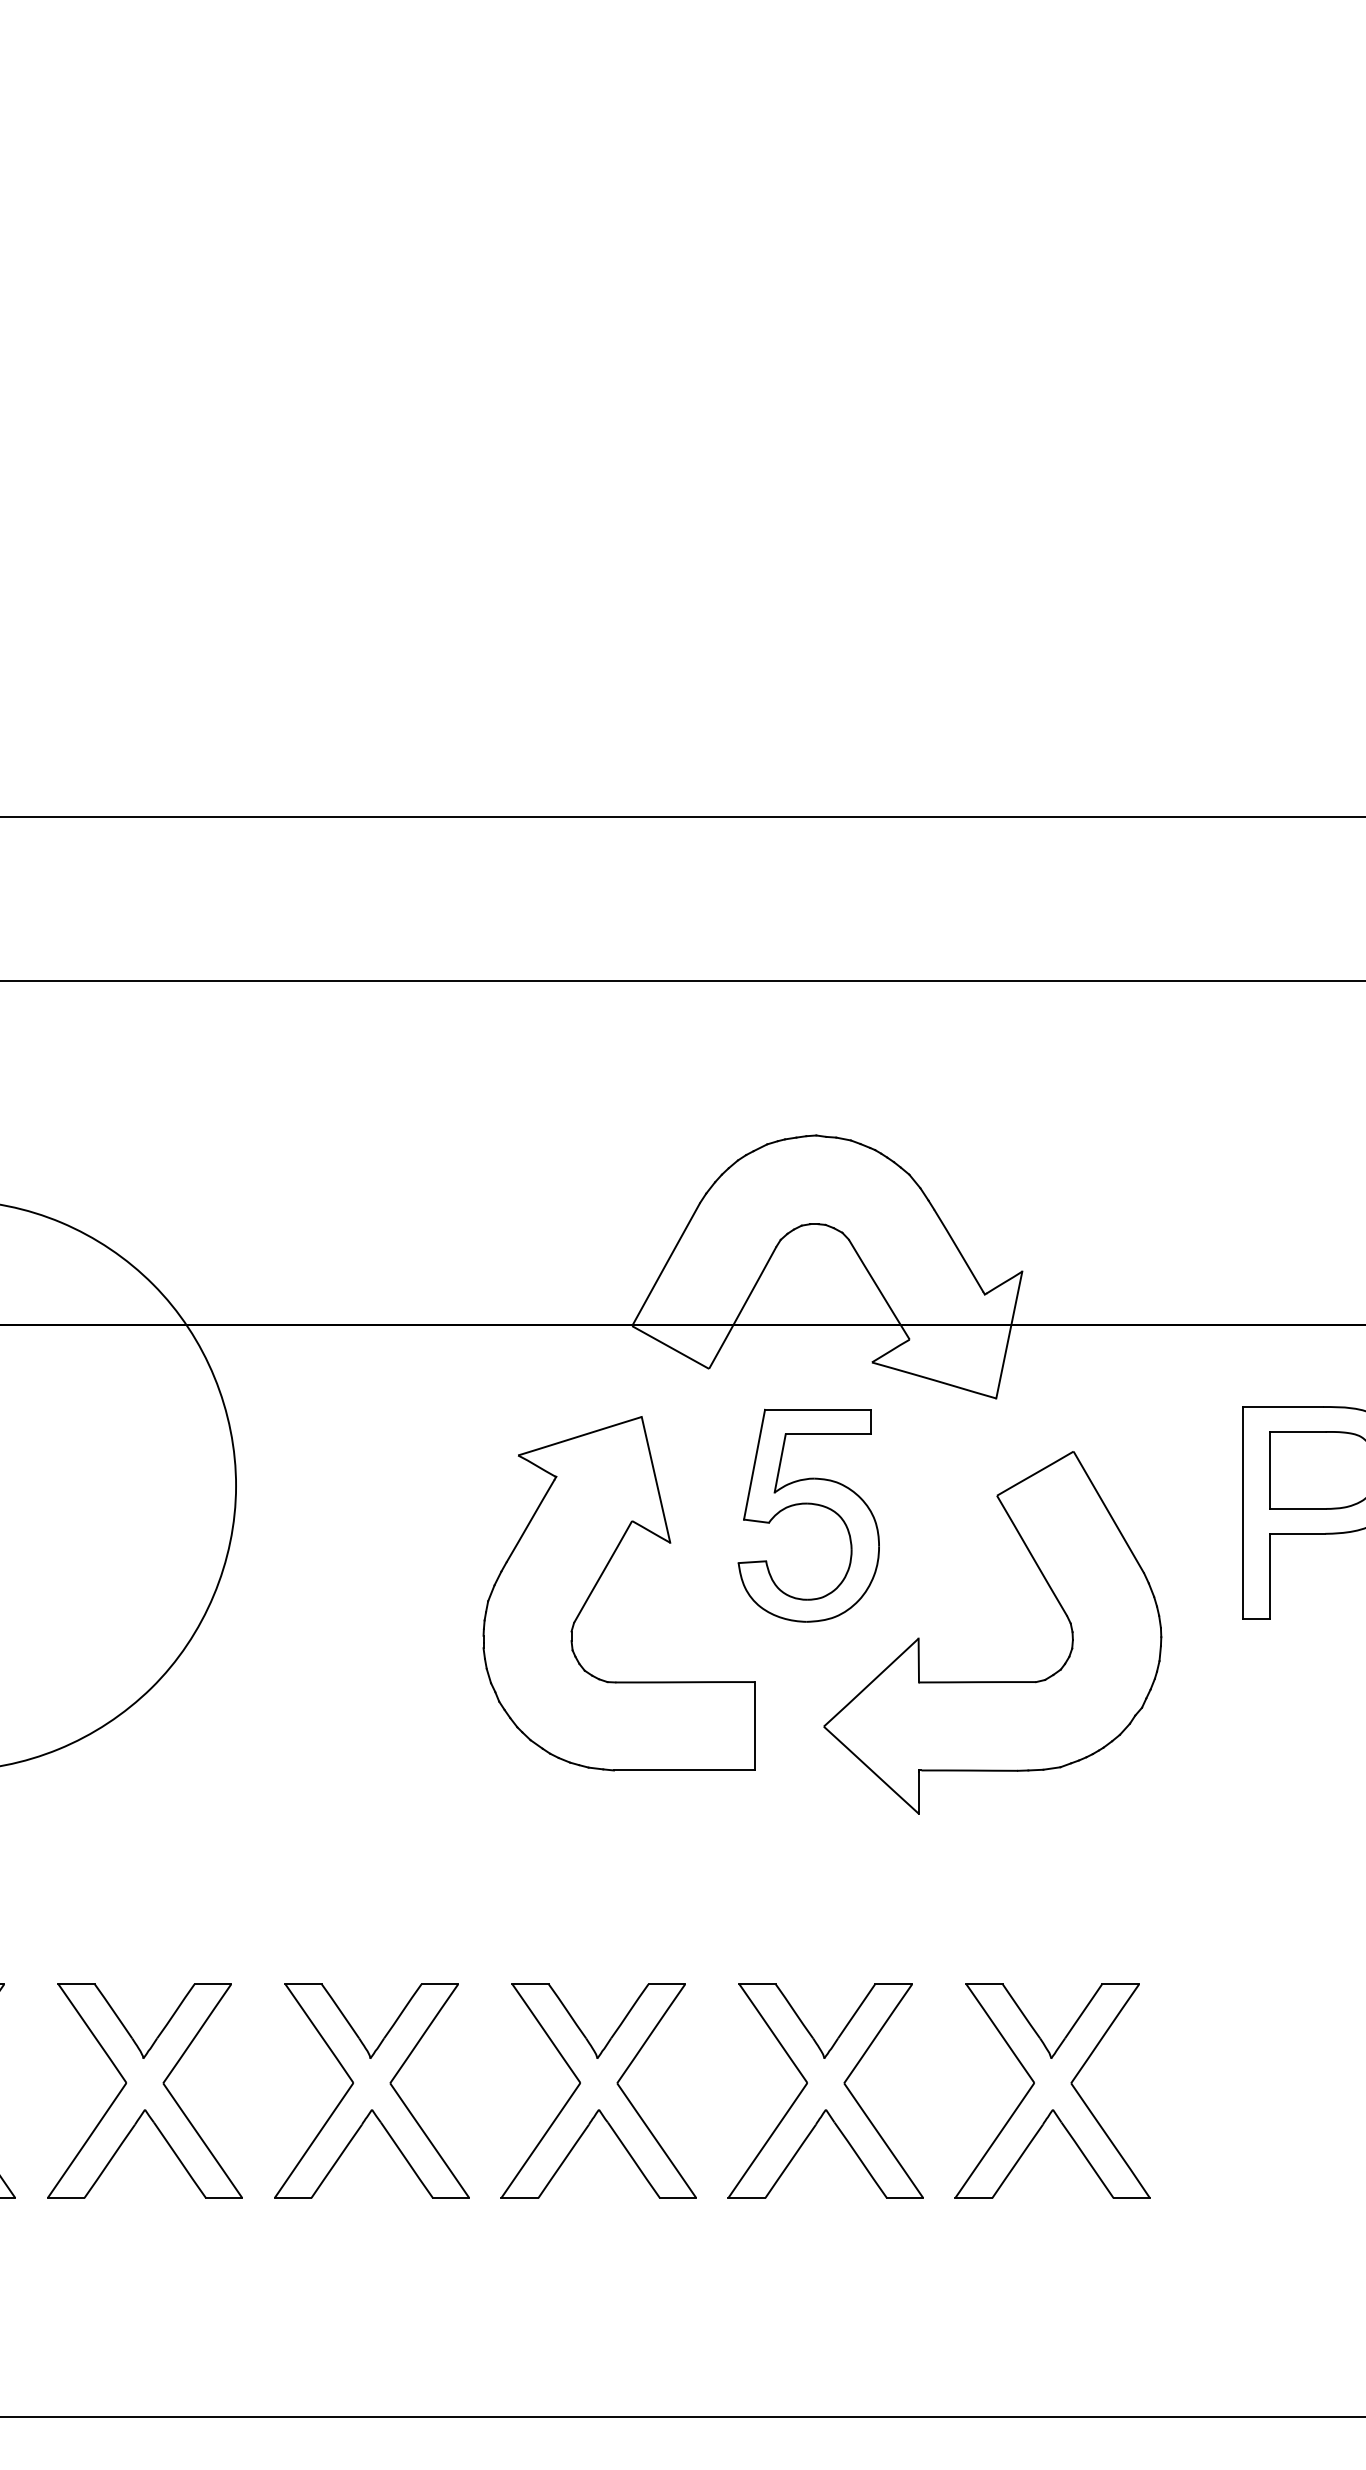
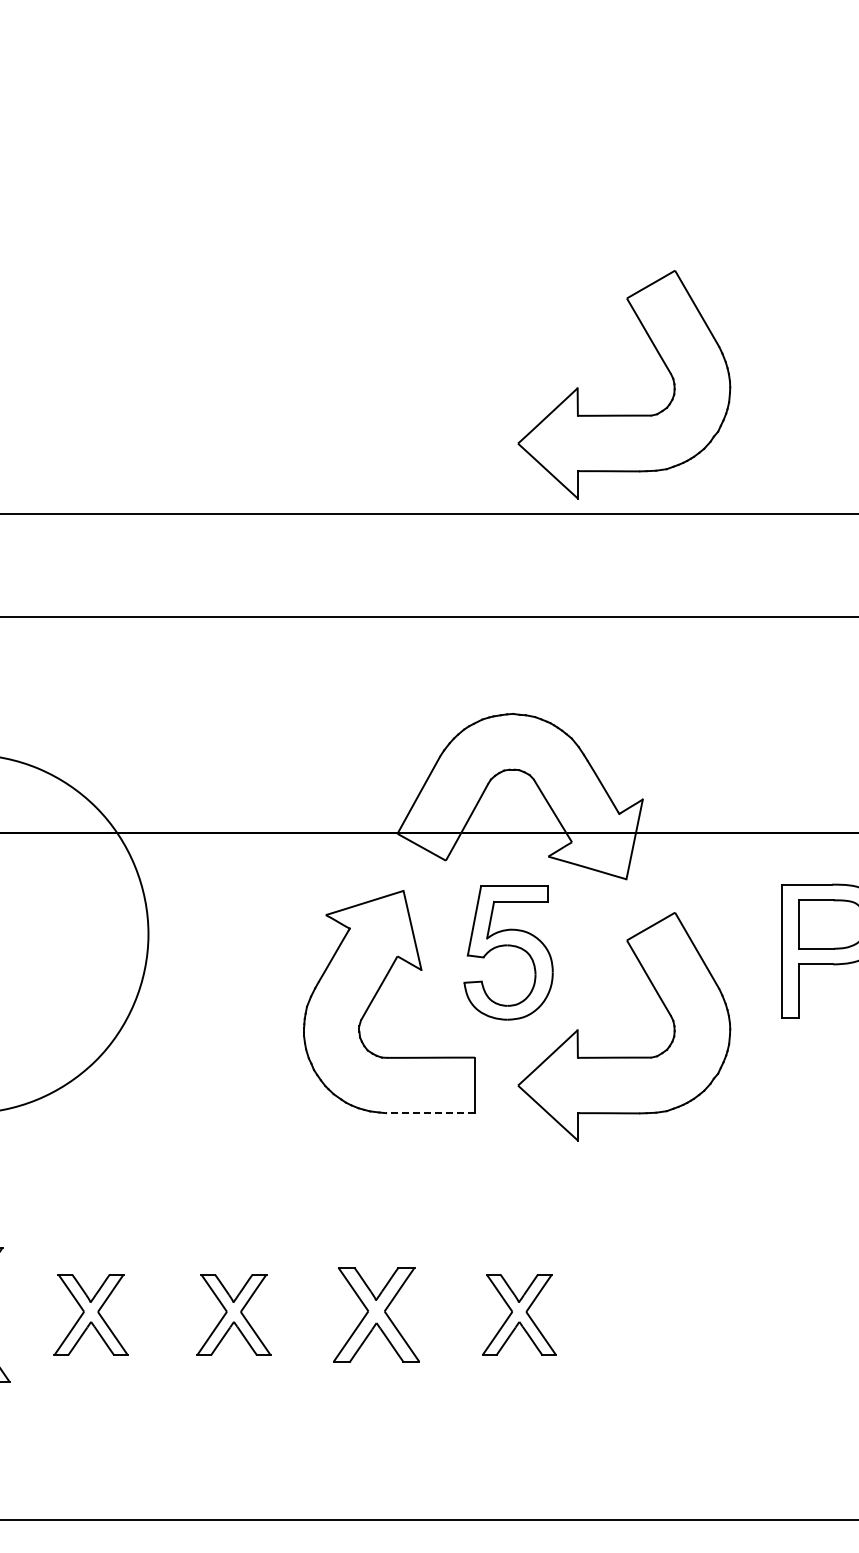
part: (993, 659) -> (624, 414), added
line: (683, 1770) -> (429, 1113), solid -> dashed
part: (143, 2090) -> (90, 1314), size x0.6
part: (371, 2090) -> (233, 1314), size x0.6
part: (598, 2090) -> (376, 1314), size x0.7
part: (826, 2090) -> (519, 1314), size x0.6
part: (1051, 2090) -> (661, 1314), removed

